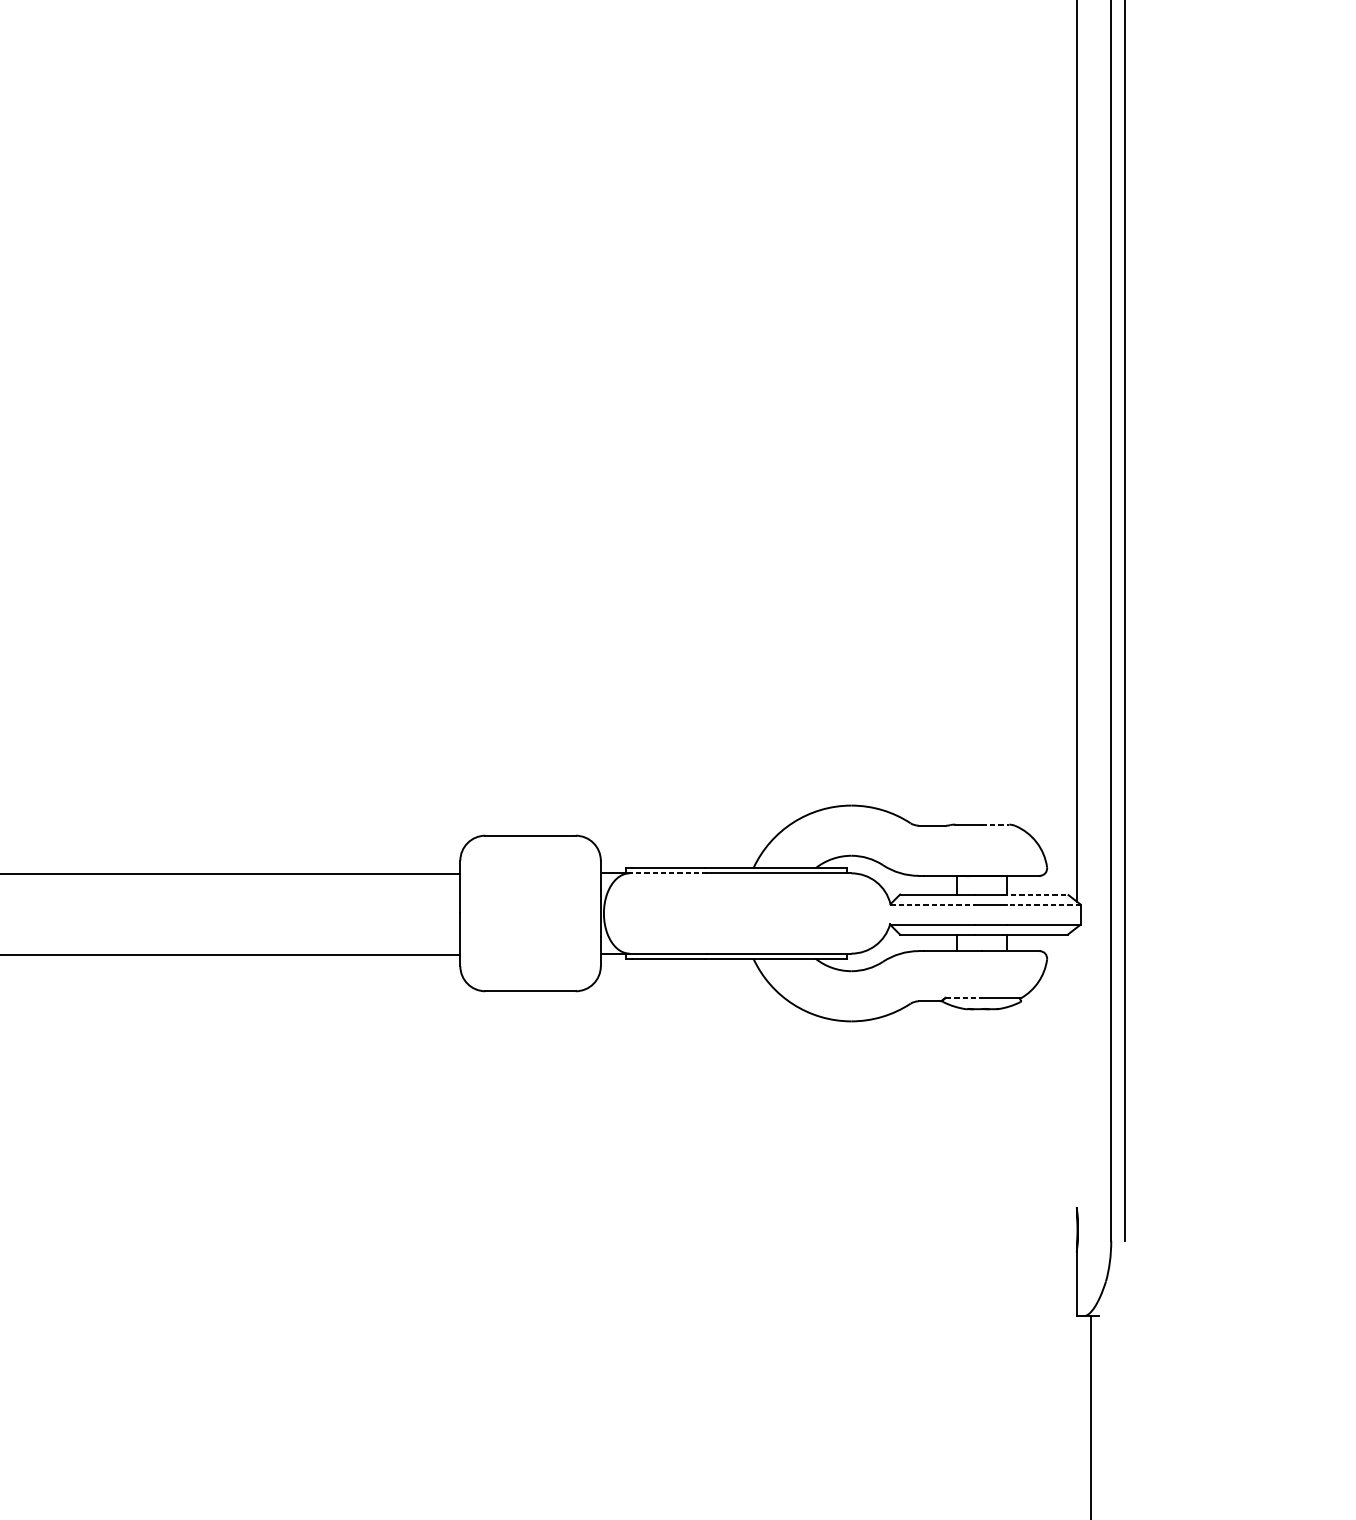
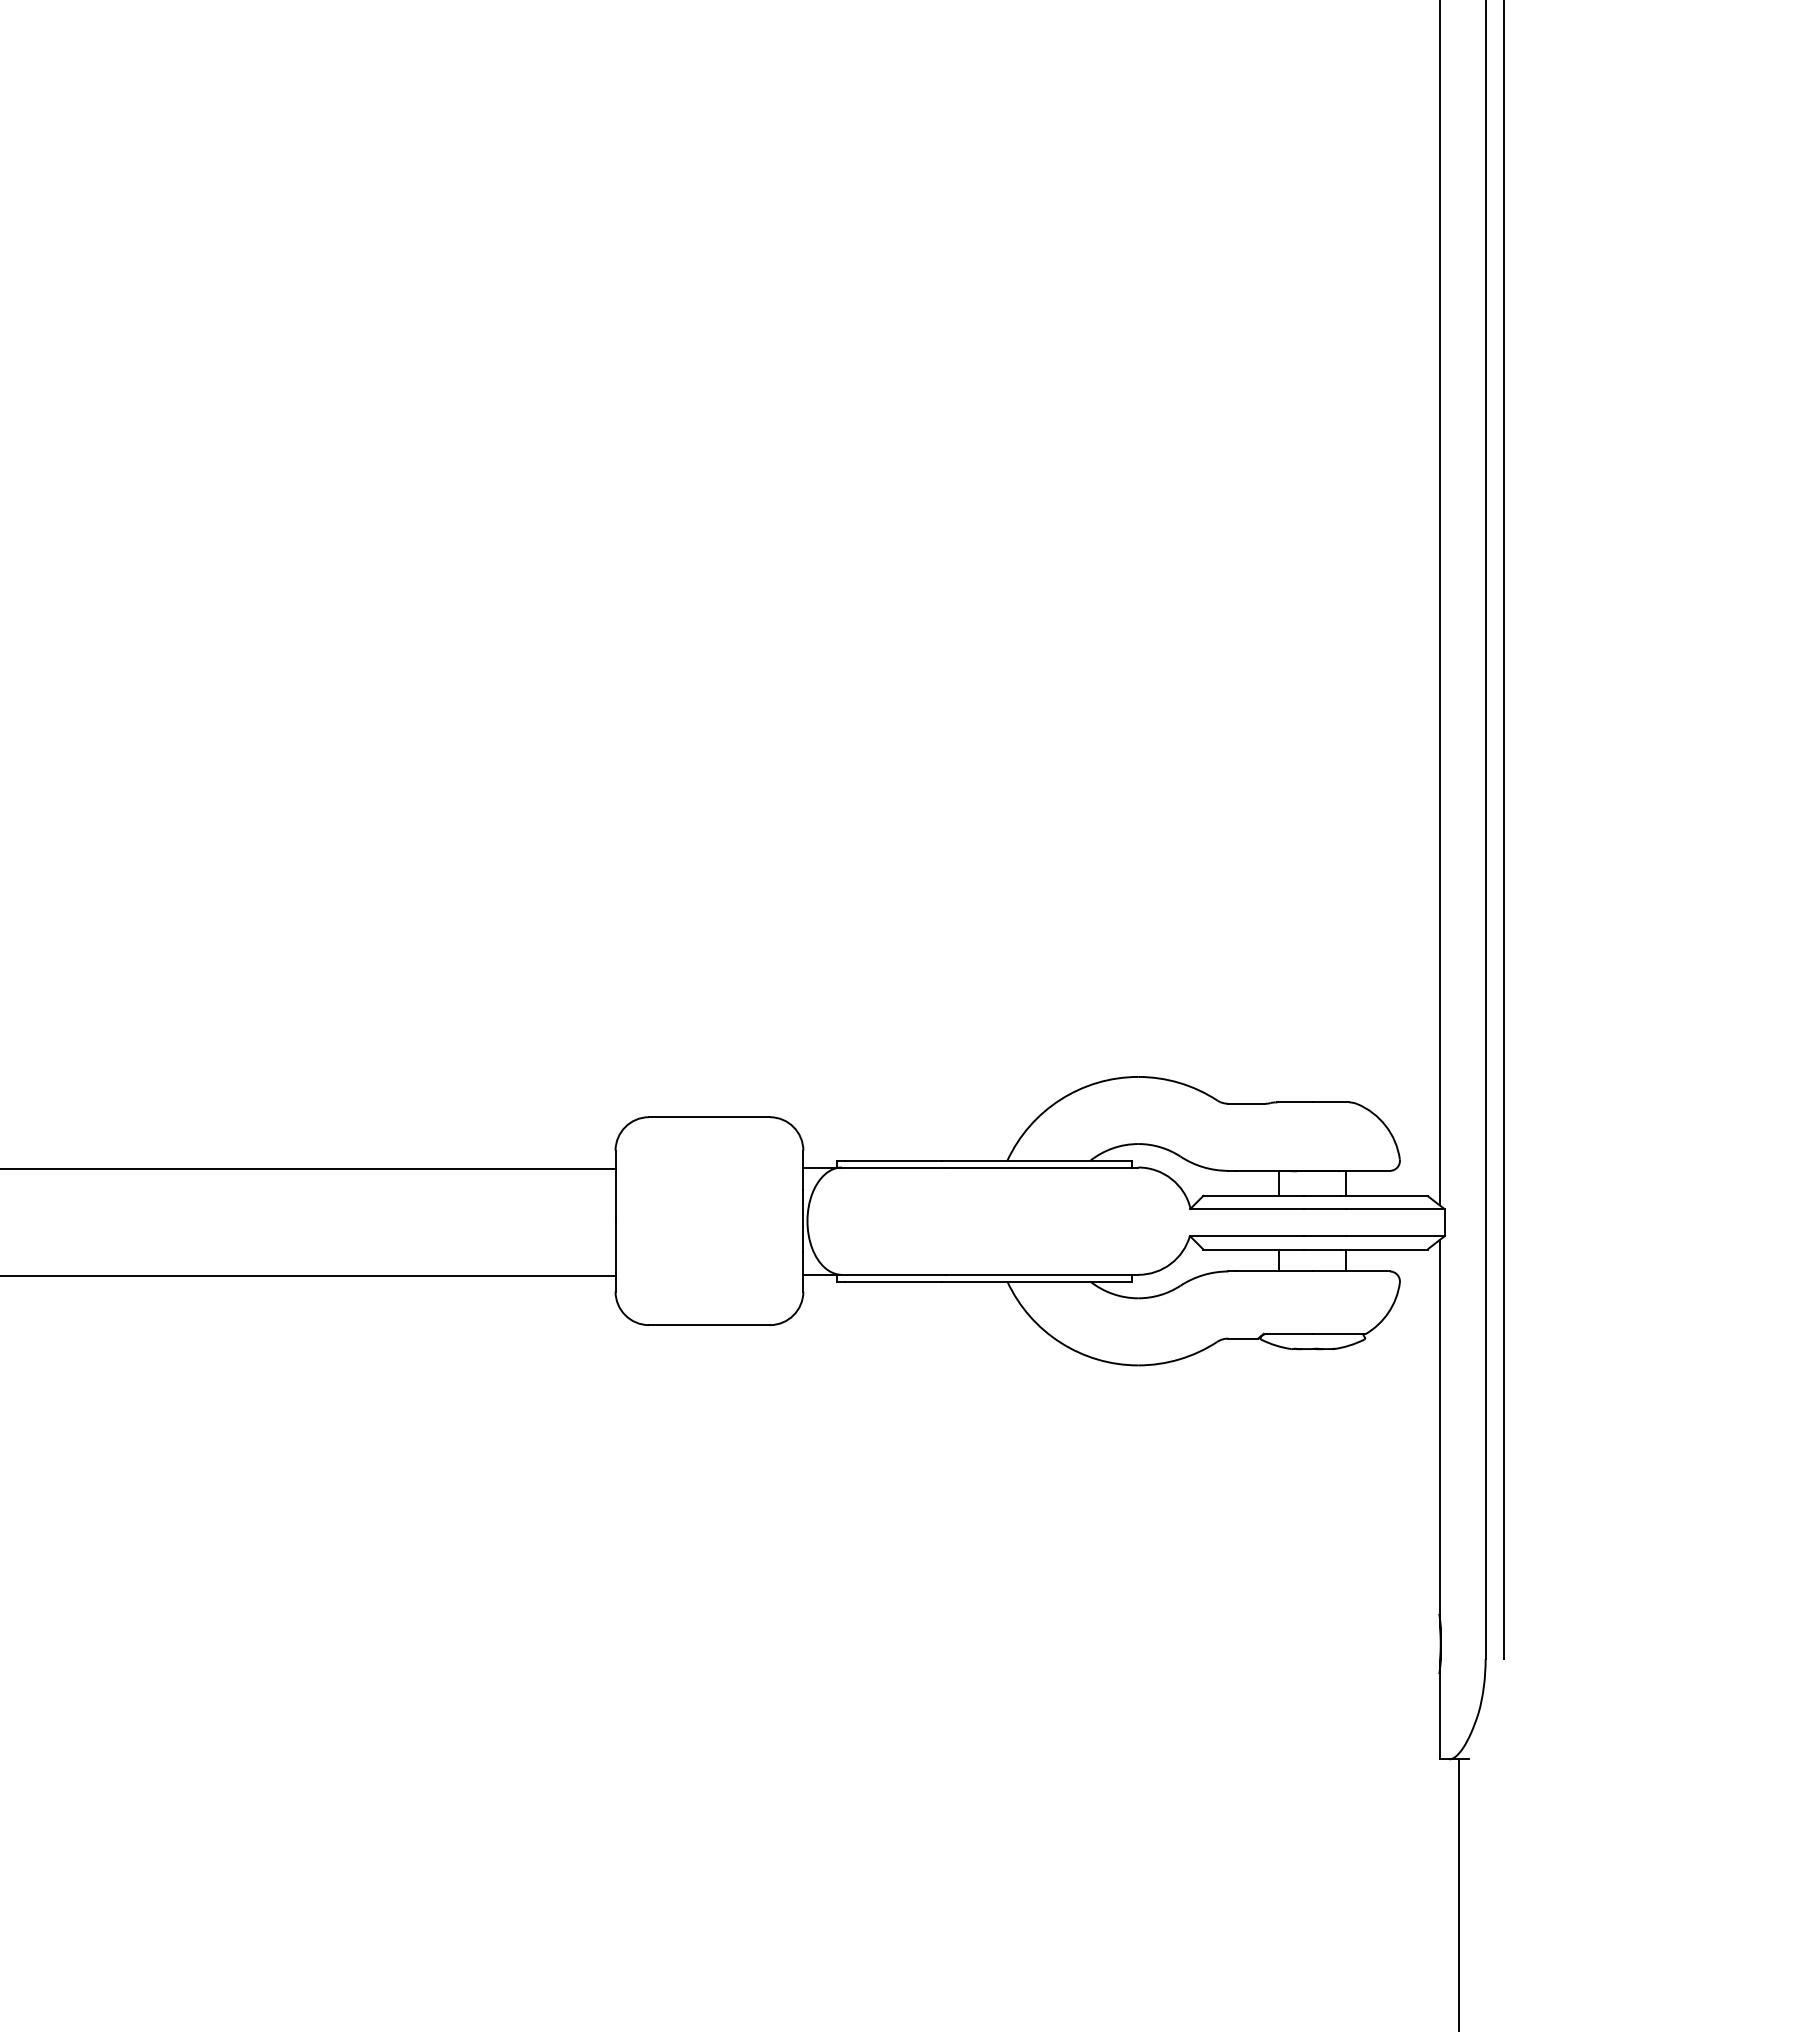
line: (995, 824) -> (1331, 1102), dashed -> solid
line: (668, 873) -> (893, 1167), dashed -> solid
line: (1035, 894) -> (1384, 1195), dashed -> solid
line: (933, 904) -> (1247, 1209), dashed -> solid
line: (1043, 904) -> (1395, 1209), dashed -> solid
line: (963, 998) -> (1288, 1334), dashed -> solid
line: (1076, 1067) -> (1439, 1426), added

